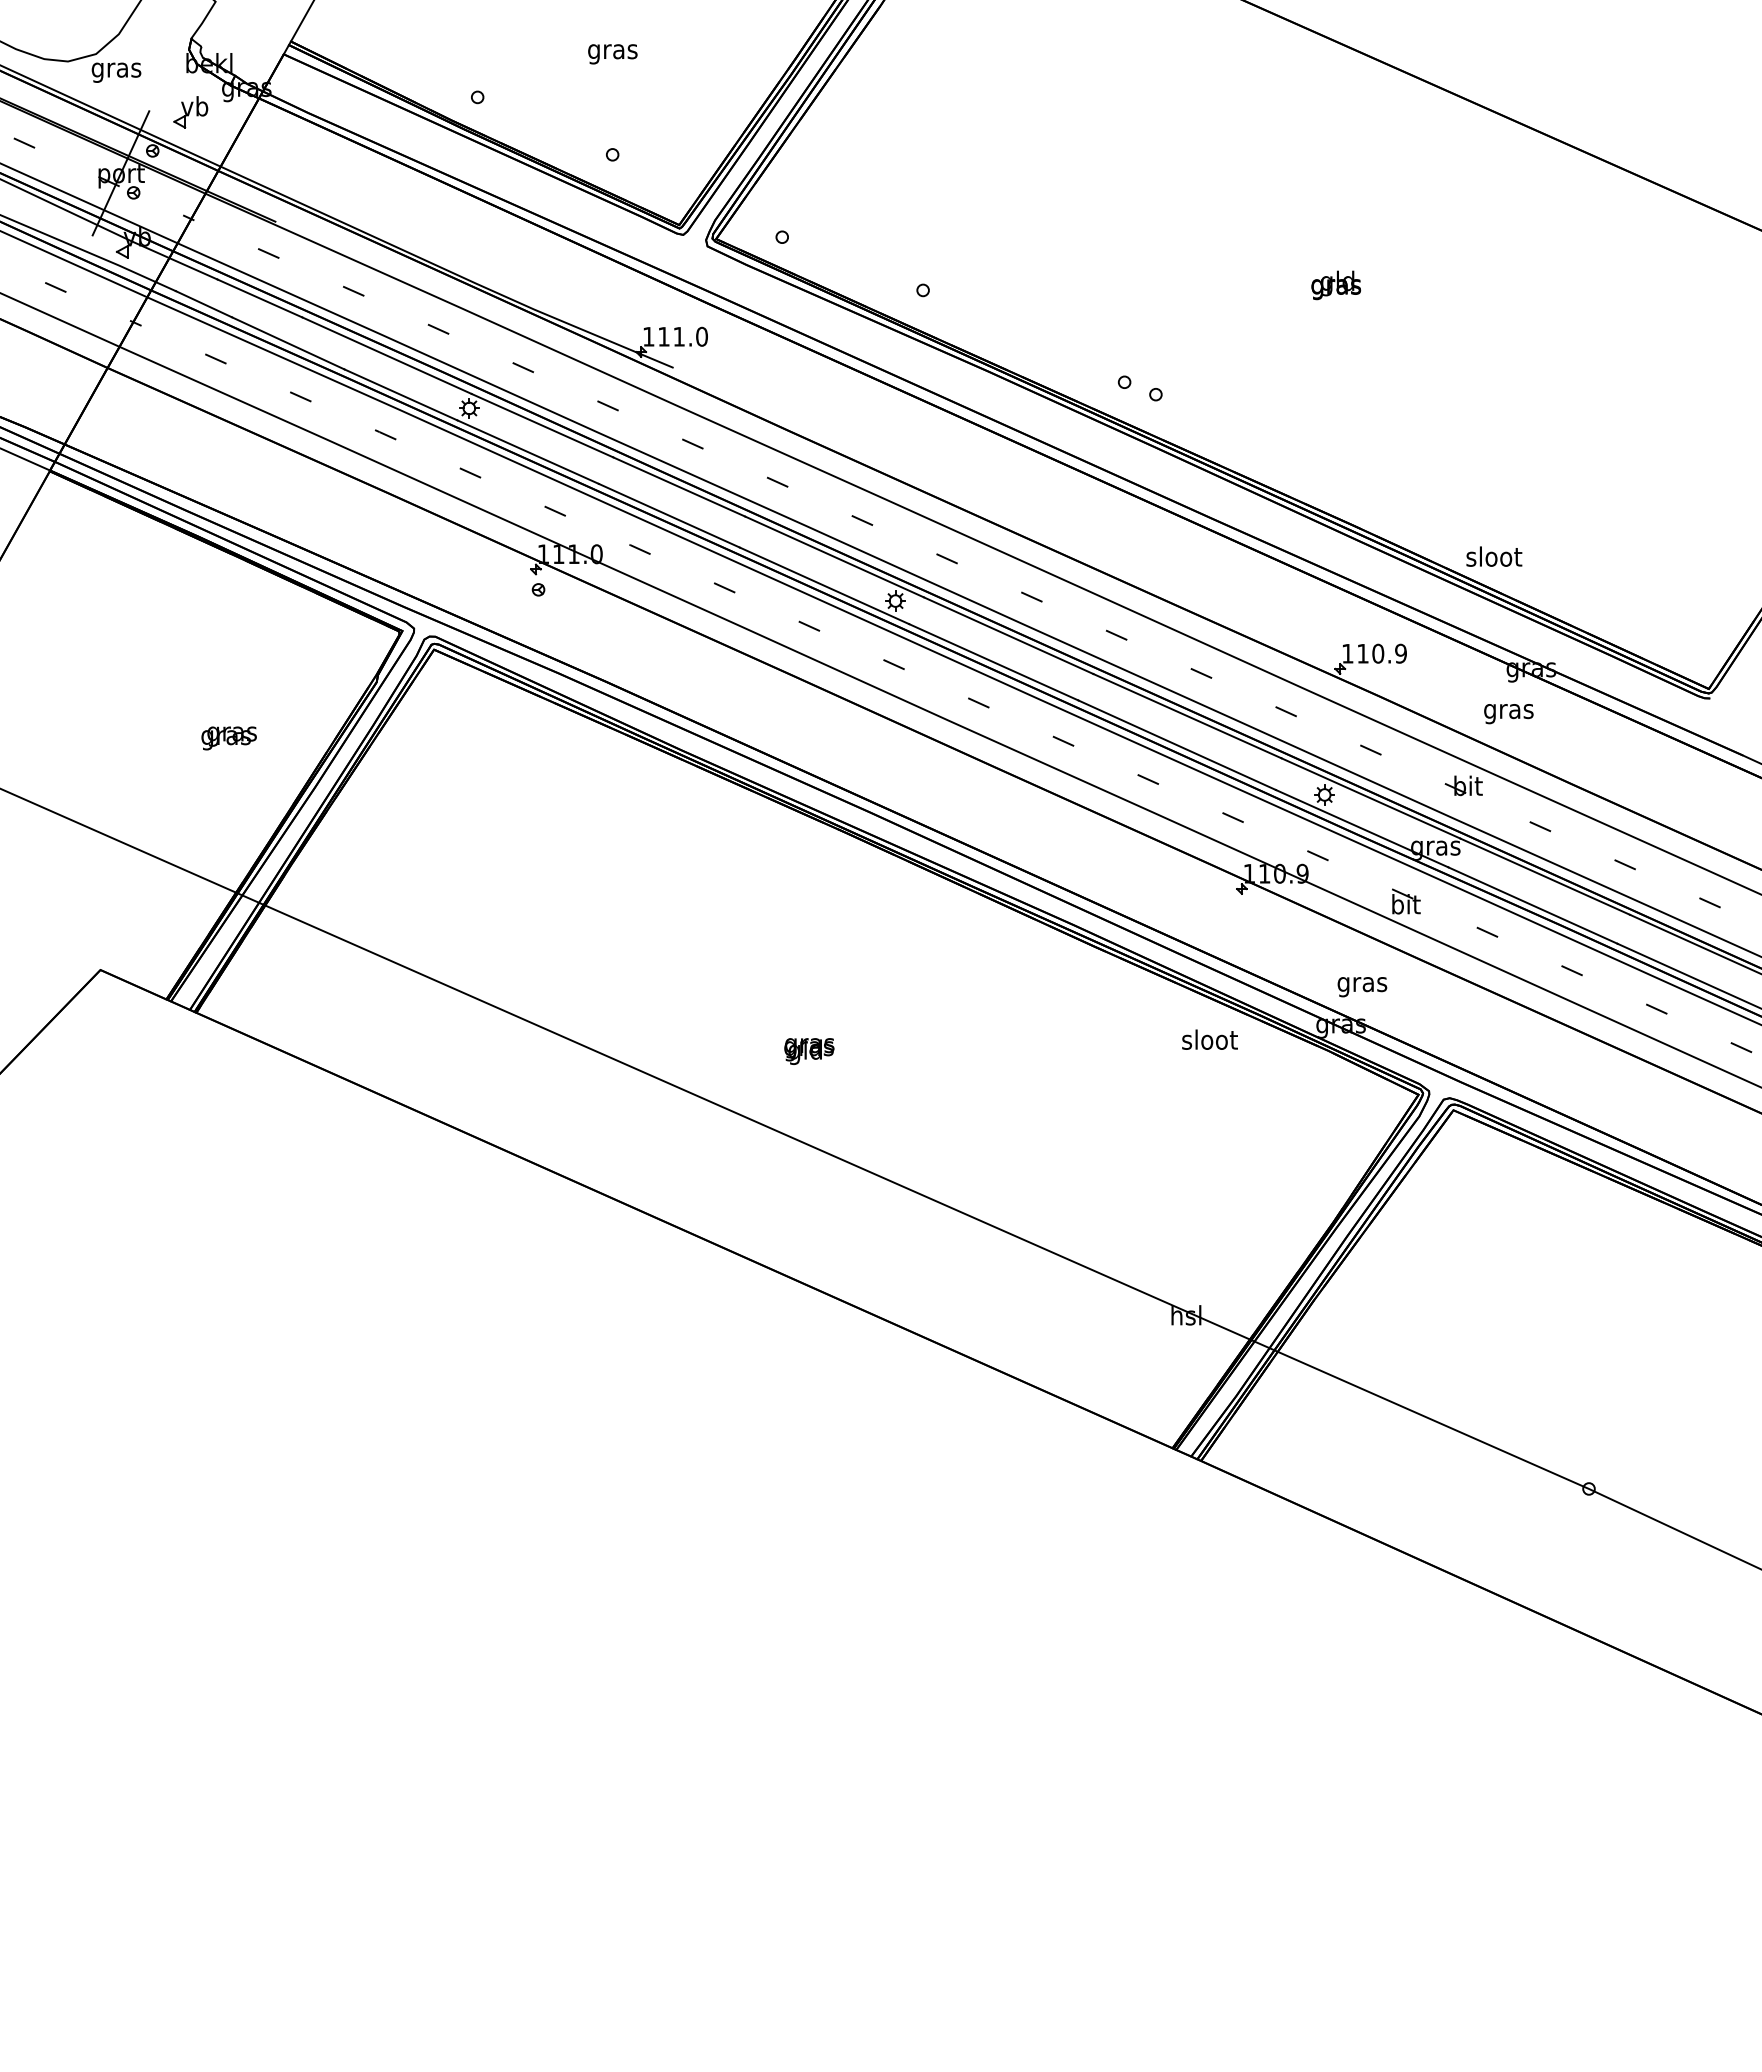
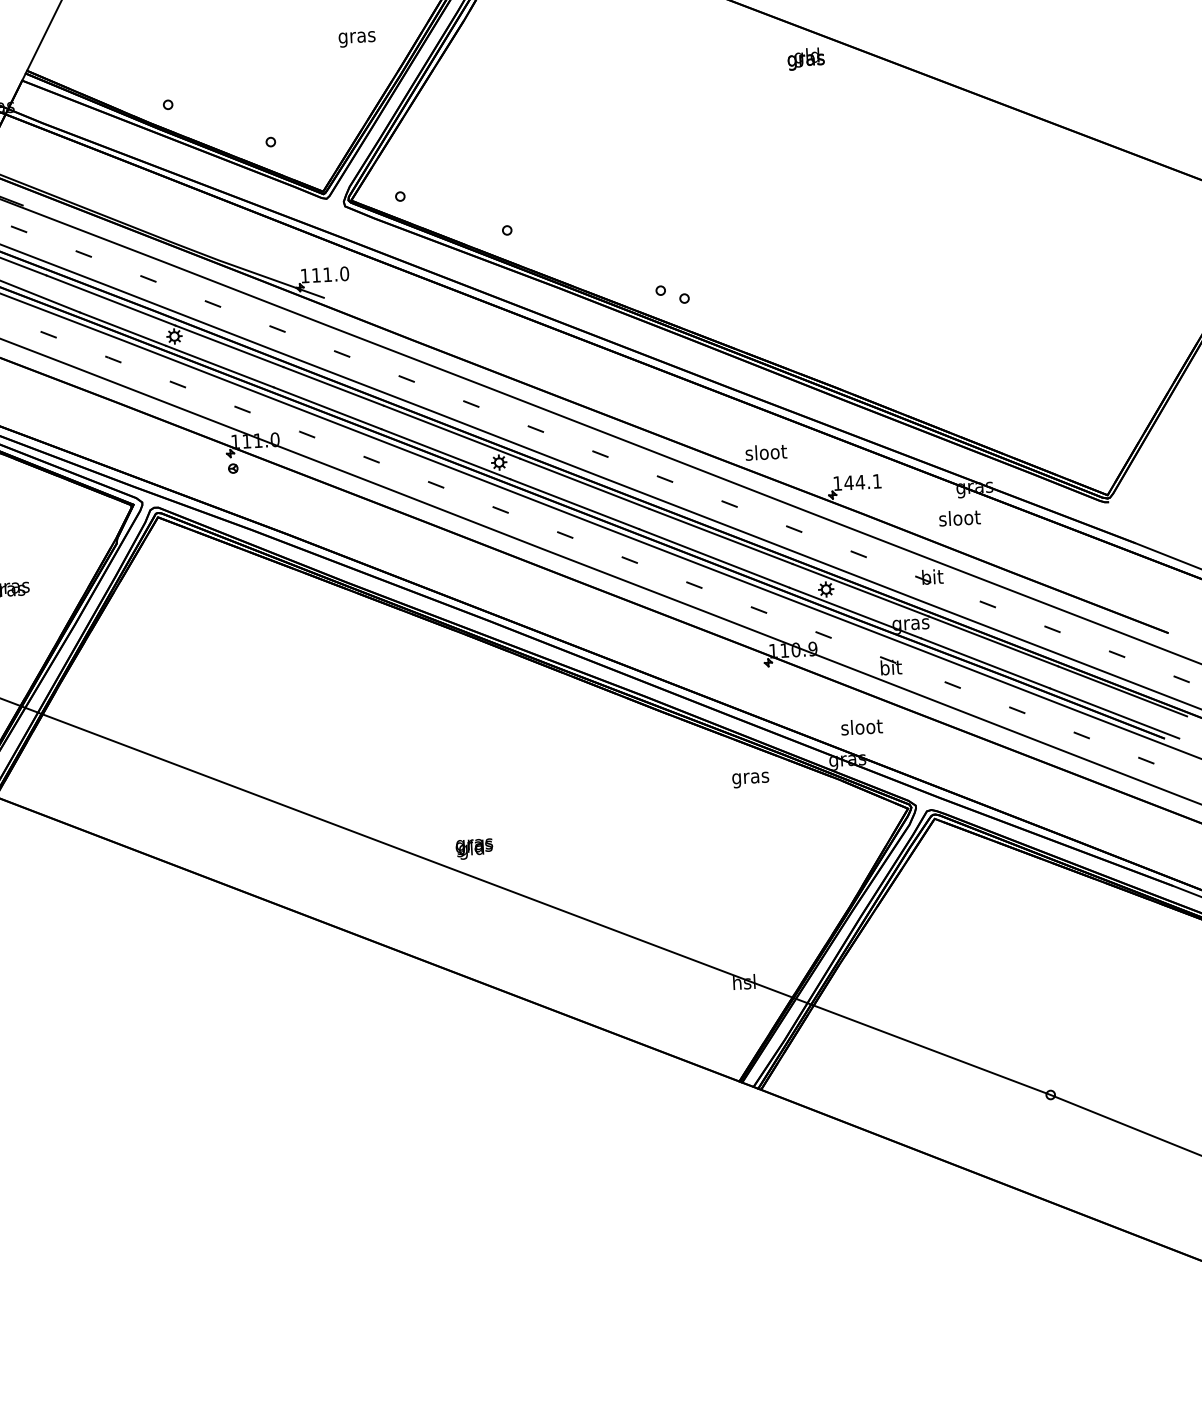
text: (612, 54) -> (356, 39), moved
text: (1336, 285) -> (806, 59), moved
text: (1494, 556) -> (766, 452), moved
text: (1381, 653) -> (862, 482), 110.9 -> 144.1
text: (1509, 711) -> (960, 519), gras -> sloot
text: (1362, 984) -> (861, 728), gras -> sloot
text: (1209, 1042) -> (750, 778), sloot -> gras
text: (809, 1051) -> (474, 849), moved

